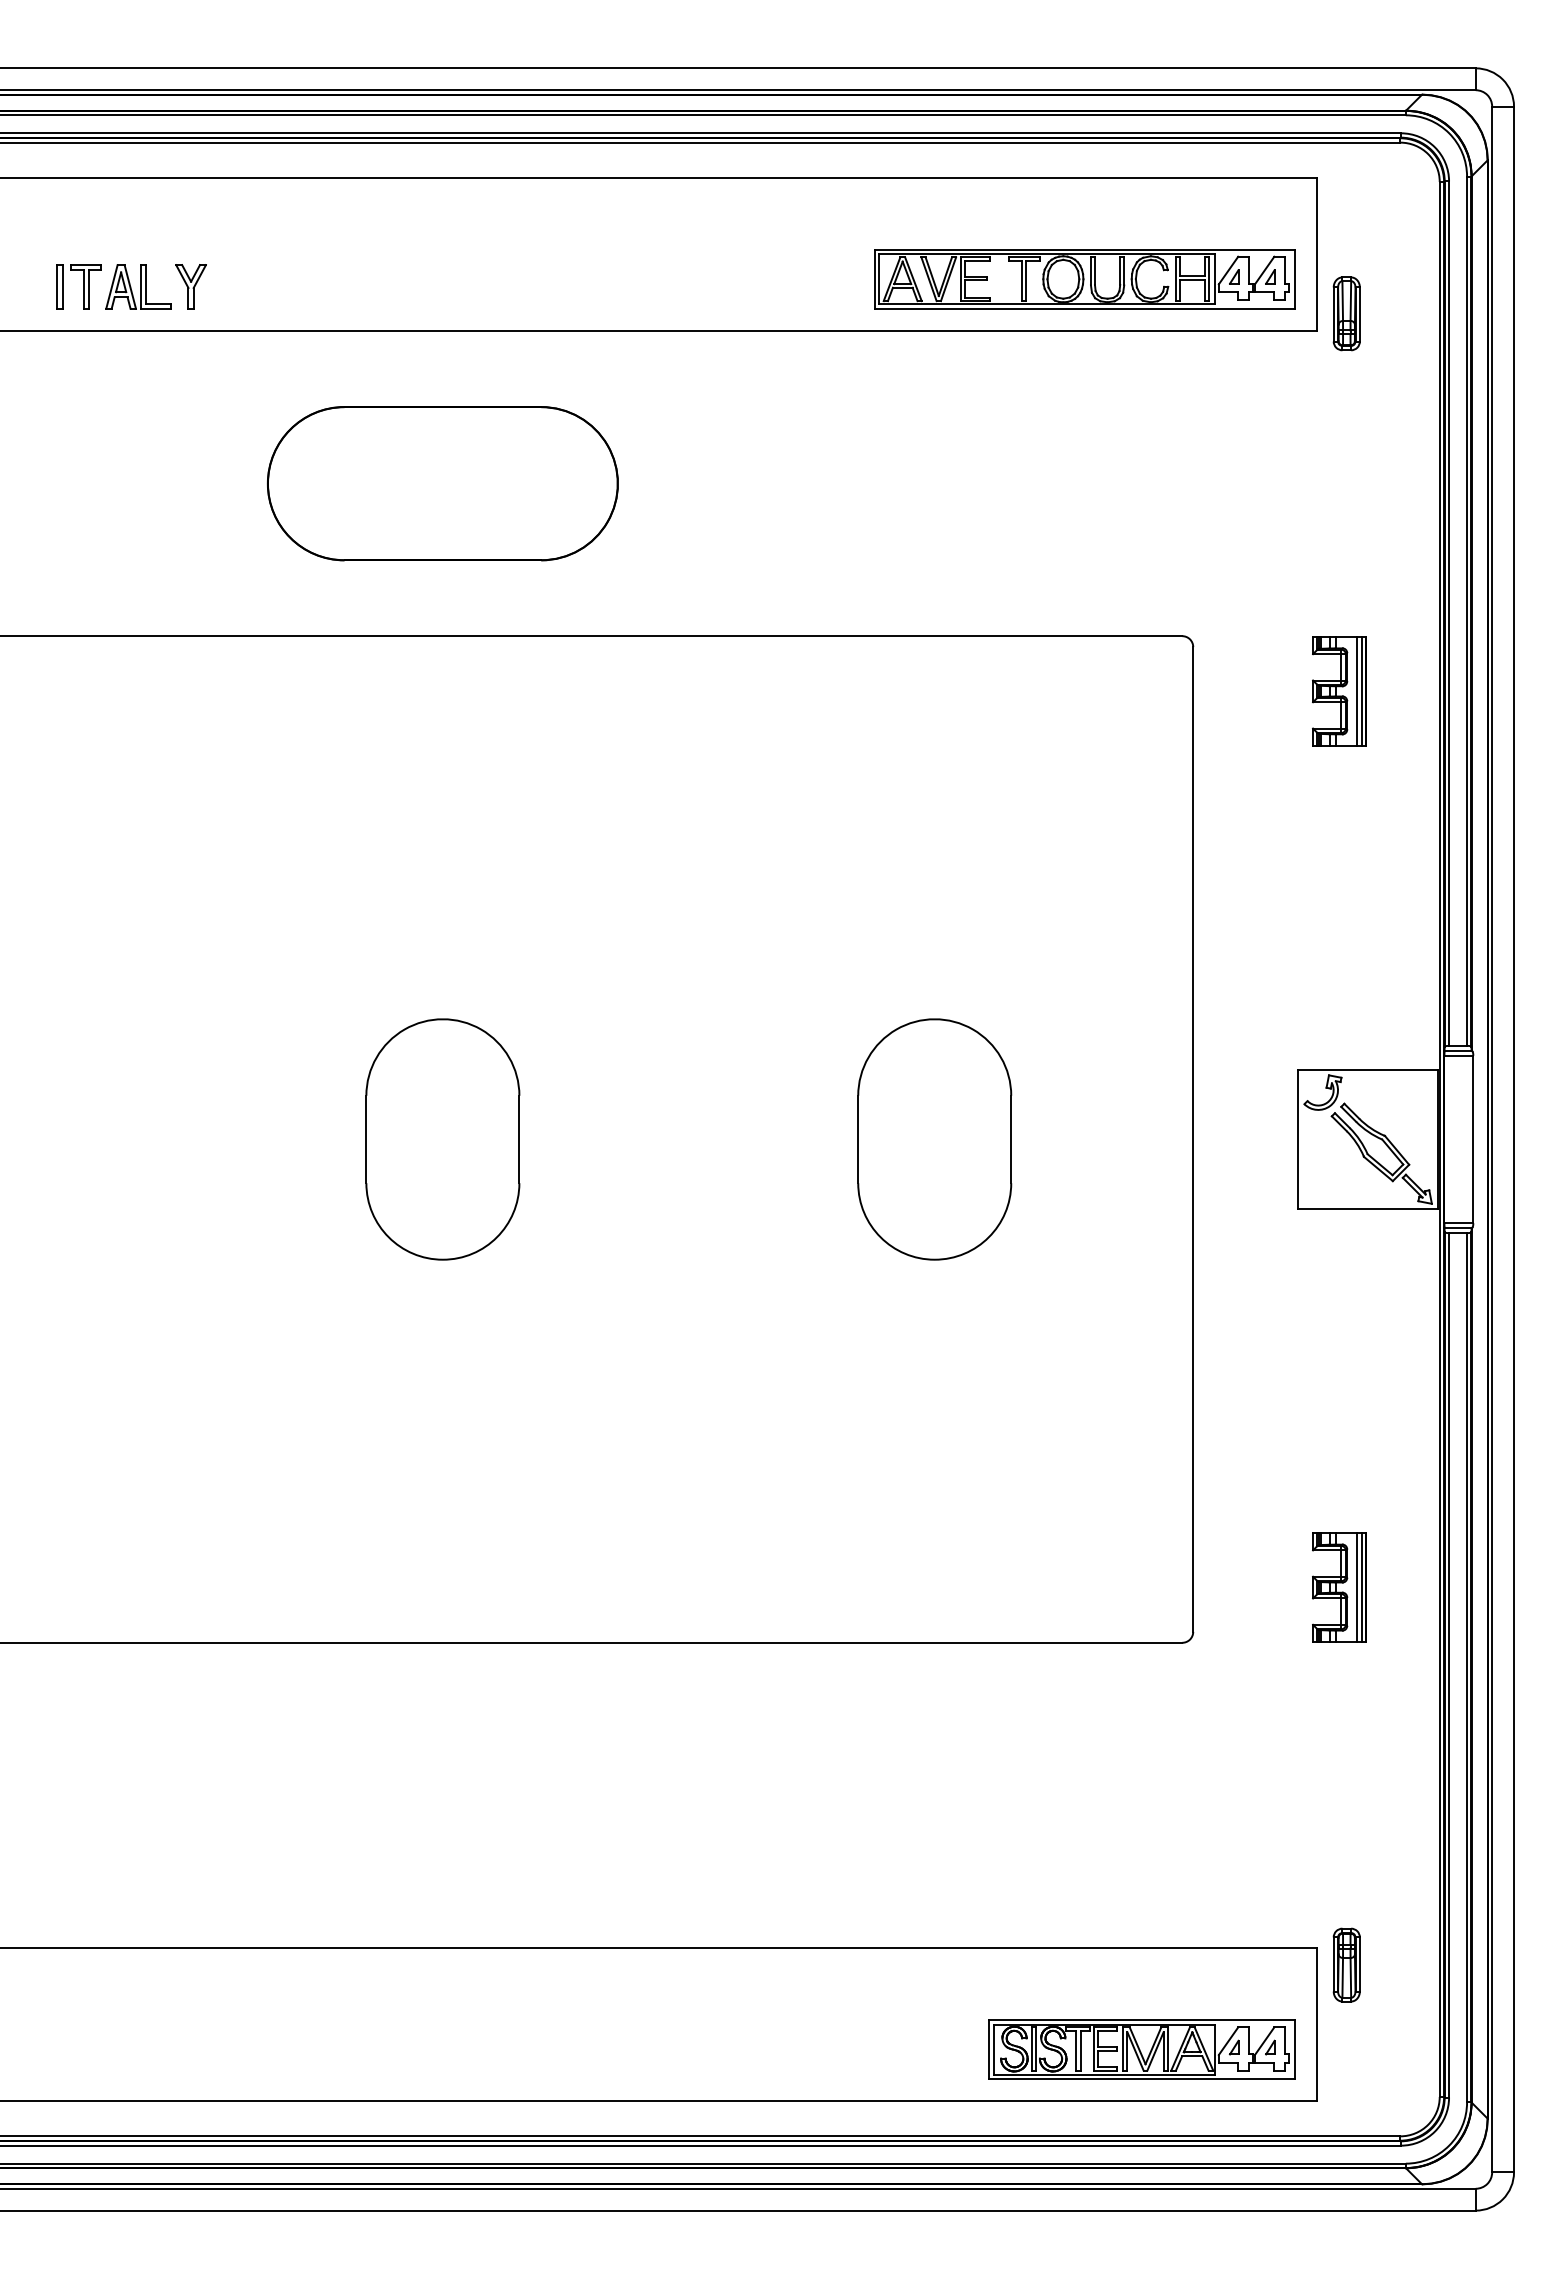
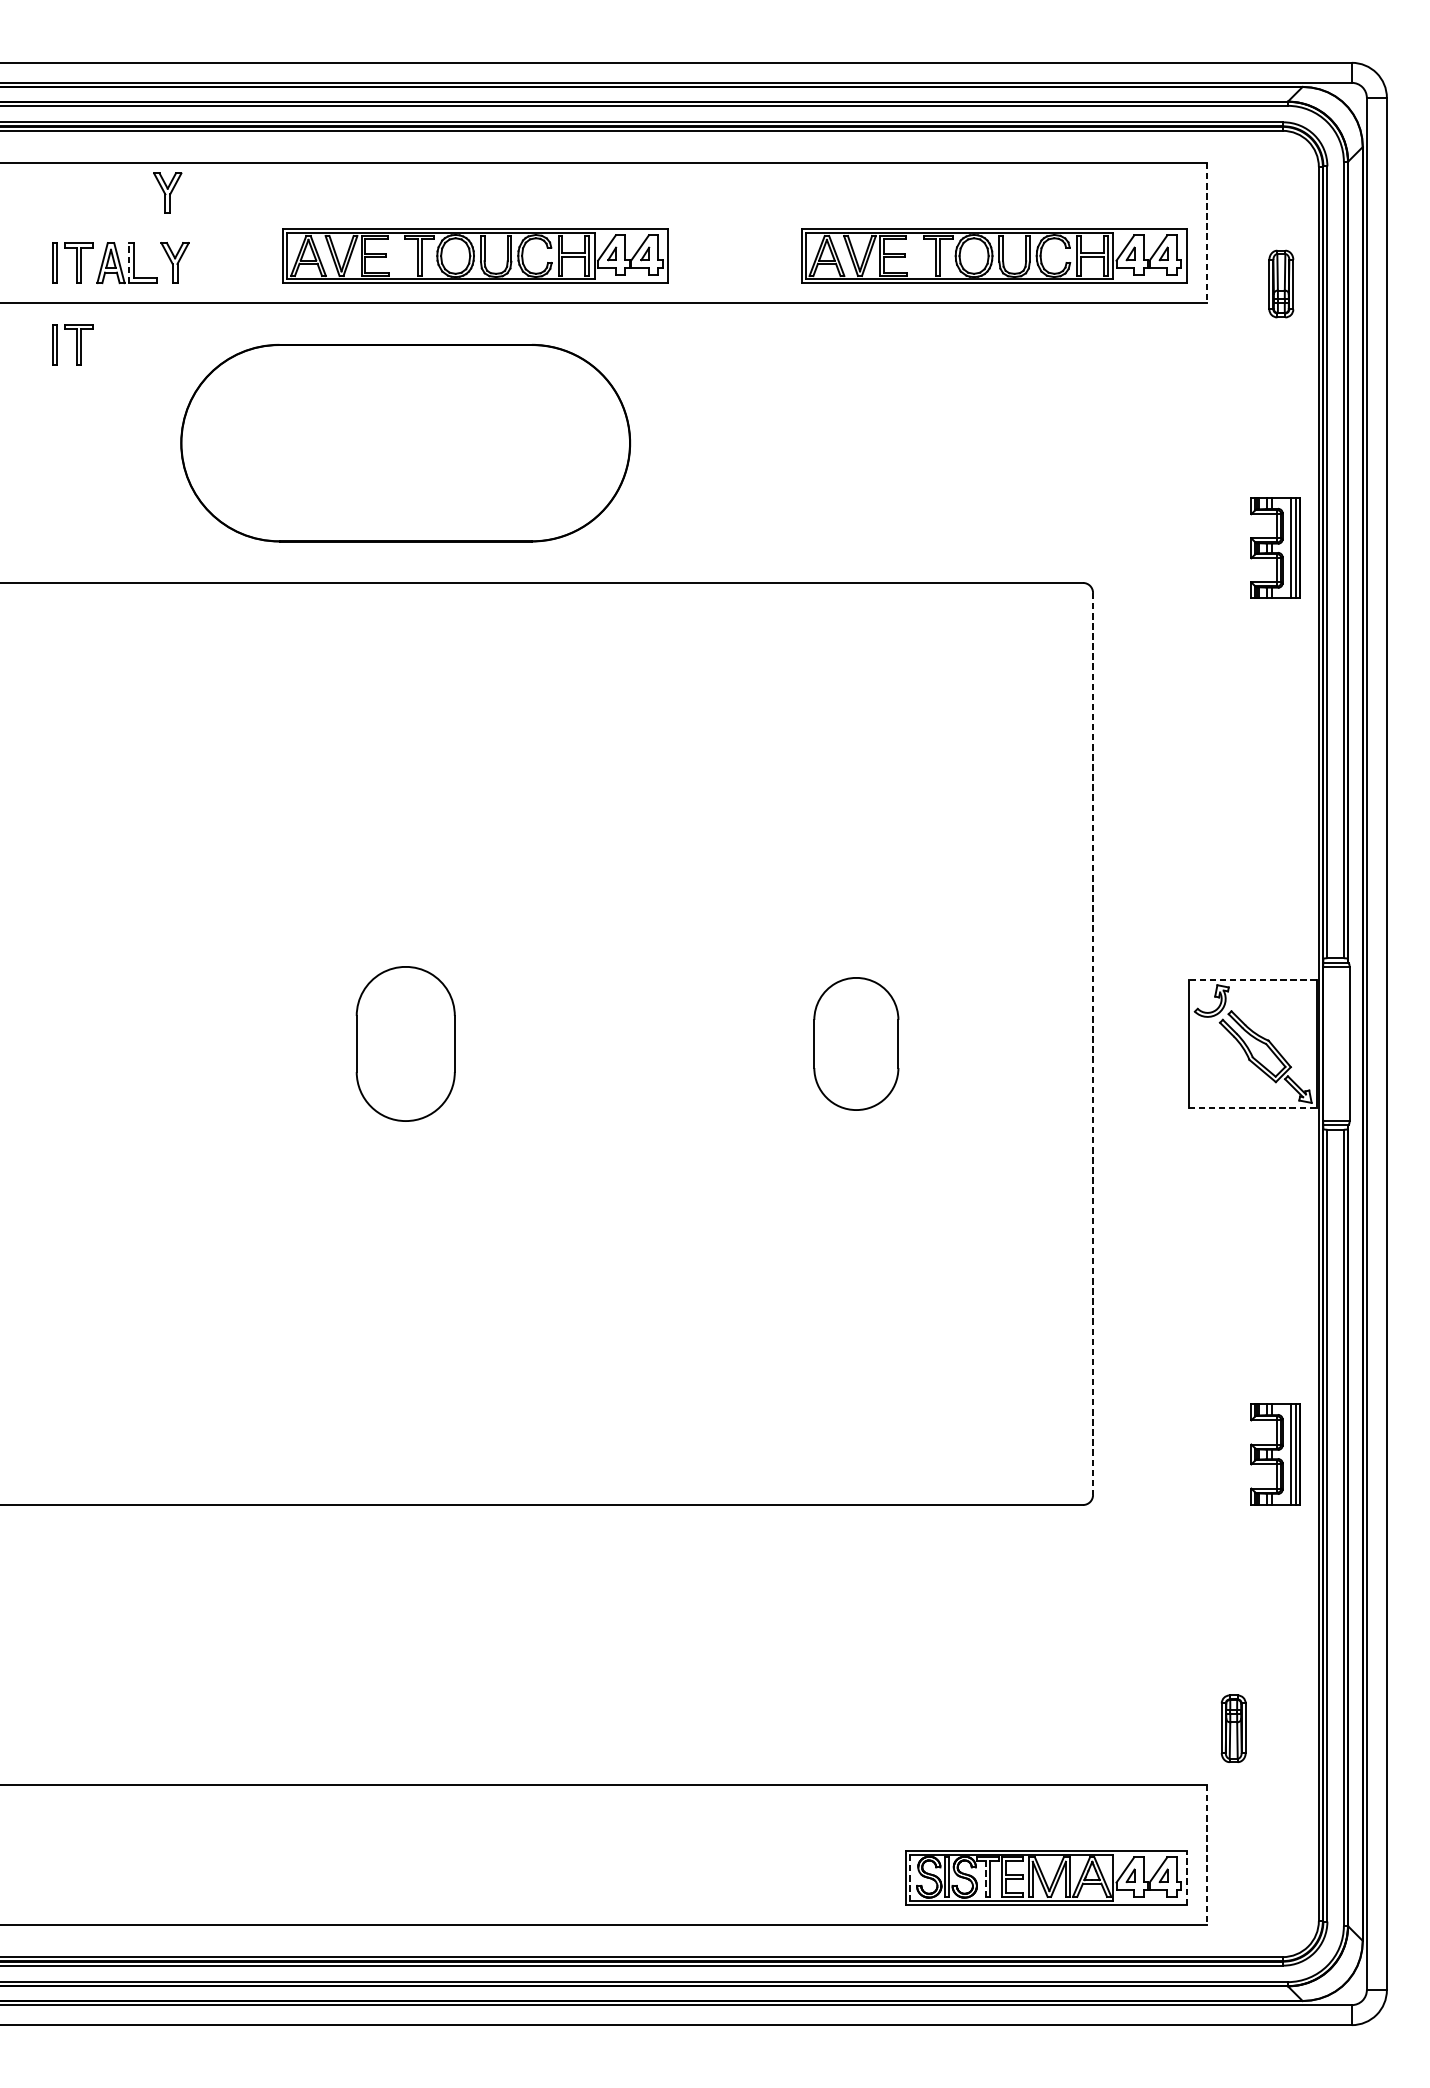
part: (182, 210) -> (167, 193), added
line: (1317, 254) -> (1206, 233), solid -> dashed
part: (518, 279) -> (475, 256), added
line: (141, 286) -> (129, 262), solid -> dashed
part: (1346, 313) -> (1281, 283), moved
part: (78, 375) -> (71, 344), added
part: (442, 483) -> (405, 443), size x1.4
part: (1339, 691) -> (1275, 548), moved
line: (1367, 1069) -> (1252, 979), solid -> dashed
part: (442, 1139) -> (405, 1044), size x0.7
part: (934, 1139) -> (856, 1044), size x0.6
line: (1193, 1139) -> (1093, 1044), solid -> dashed
line: (1367, 1209) -> (1252, 1108), solid -> dashed
part: (1339, 1587) -> (1275, 1454), moved
part: (1346, 1964) -> (1233, 1728), moved
line: (1317, 2024) -> (1206, 1854), solid -> dashed
line: (1295, 2049) -> (1186, 1877), solid -> dashed
line: (993, 2050) -> (910, 1878), solid -> dashed
line: (1076, 2051) -> (986, 1879), solid -> dashed

